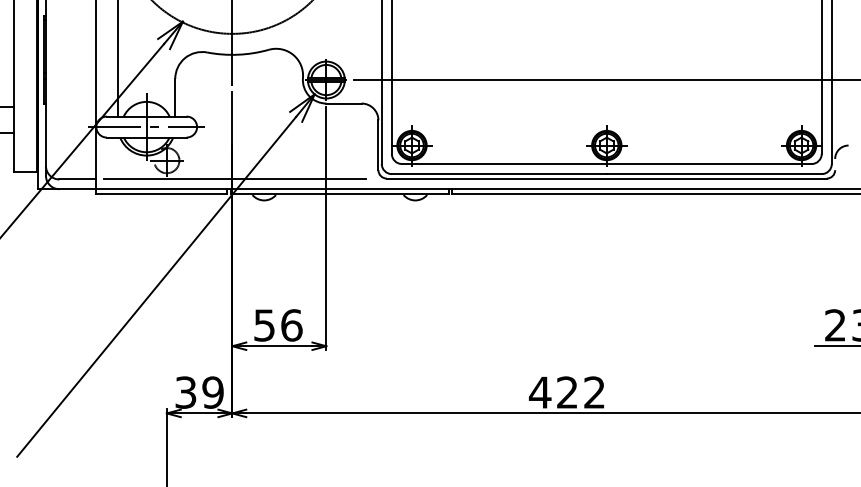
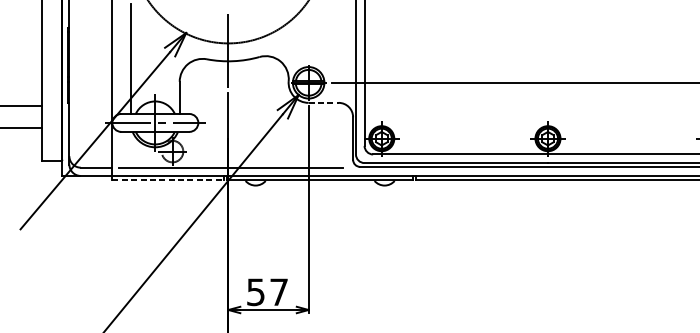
line: (344, 103) -> (324, 102), solid -> dashed
line: (162, 194) -> (168, 180), solid -> dashed
text: (291, 325) -> (278, 292), 56 -> 57

